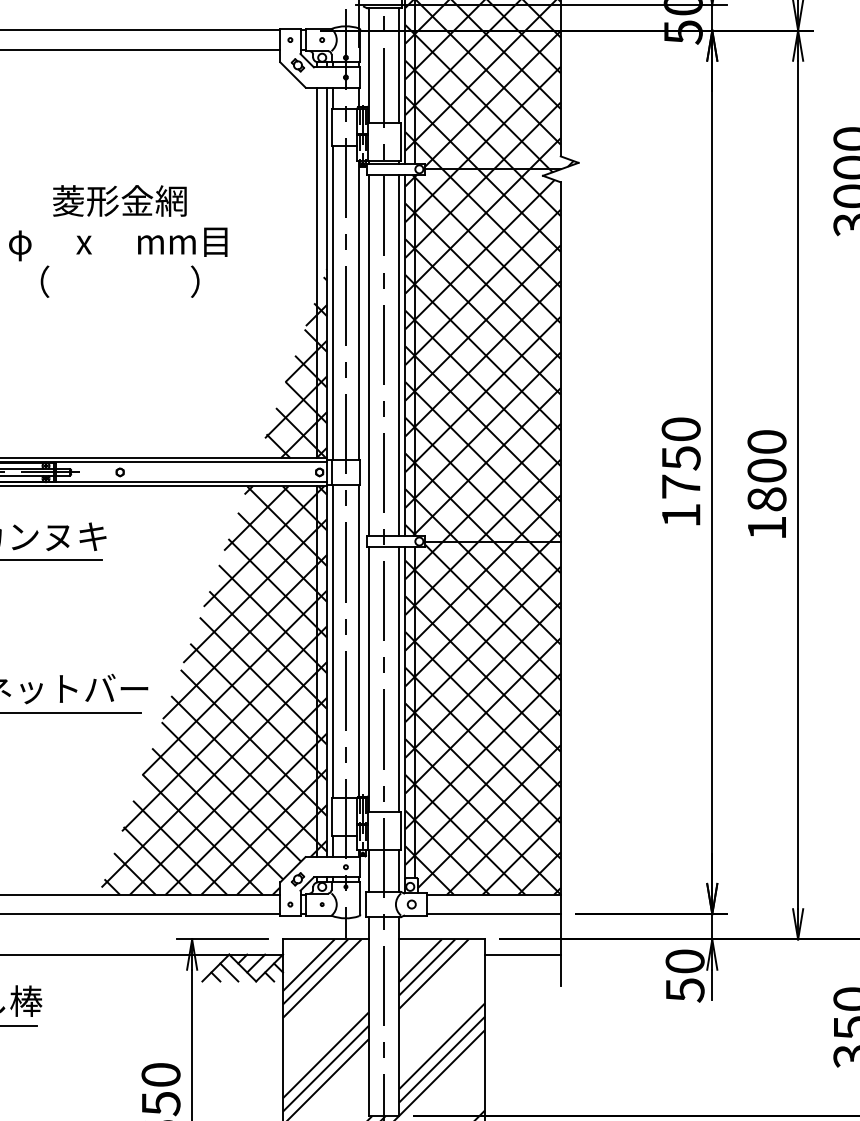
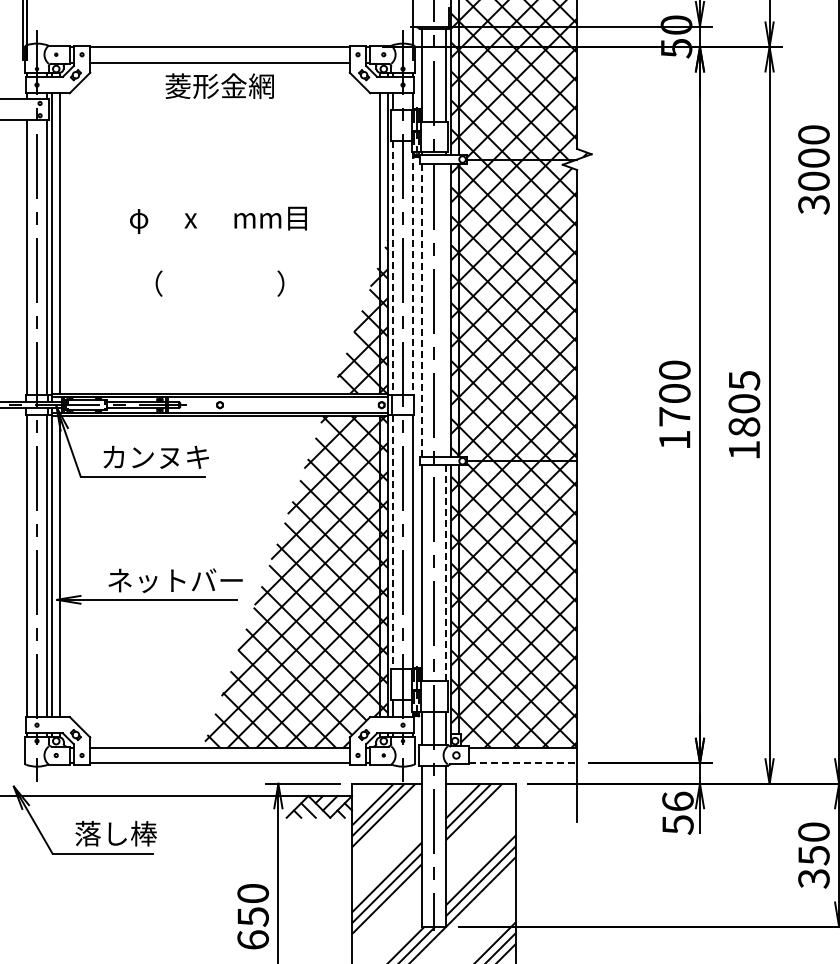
text: (119, 200) -> (219, 85), moved
text: (119, 281) -> (219, 283), moved
line: (332, 302) -> (392, 267), solid -> dashed
line: (358, 311) -> (413, 274), solid -> dashed
line: (399, 354) -> (446, 309), removed
line: (368, 355) -> (421, 310), solid -> dashed
text: (767, 441) -> (744, 380), 1800 -> 1805
text: (680, 458) -> (674, 393), 1750 -> 1700
line: (332, 641) -> (392, 542), solid -> dashed
line: (399, 680) -> (446, 573), solid -> dashed
line: (494, 914) -> (523, 763), solid -> dashed
line: (522, 955) -> (546, 796), removed
text: (684, 960) -> (677, 800), 50 -> 56

